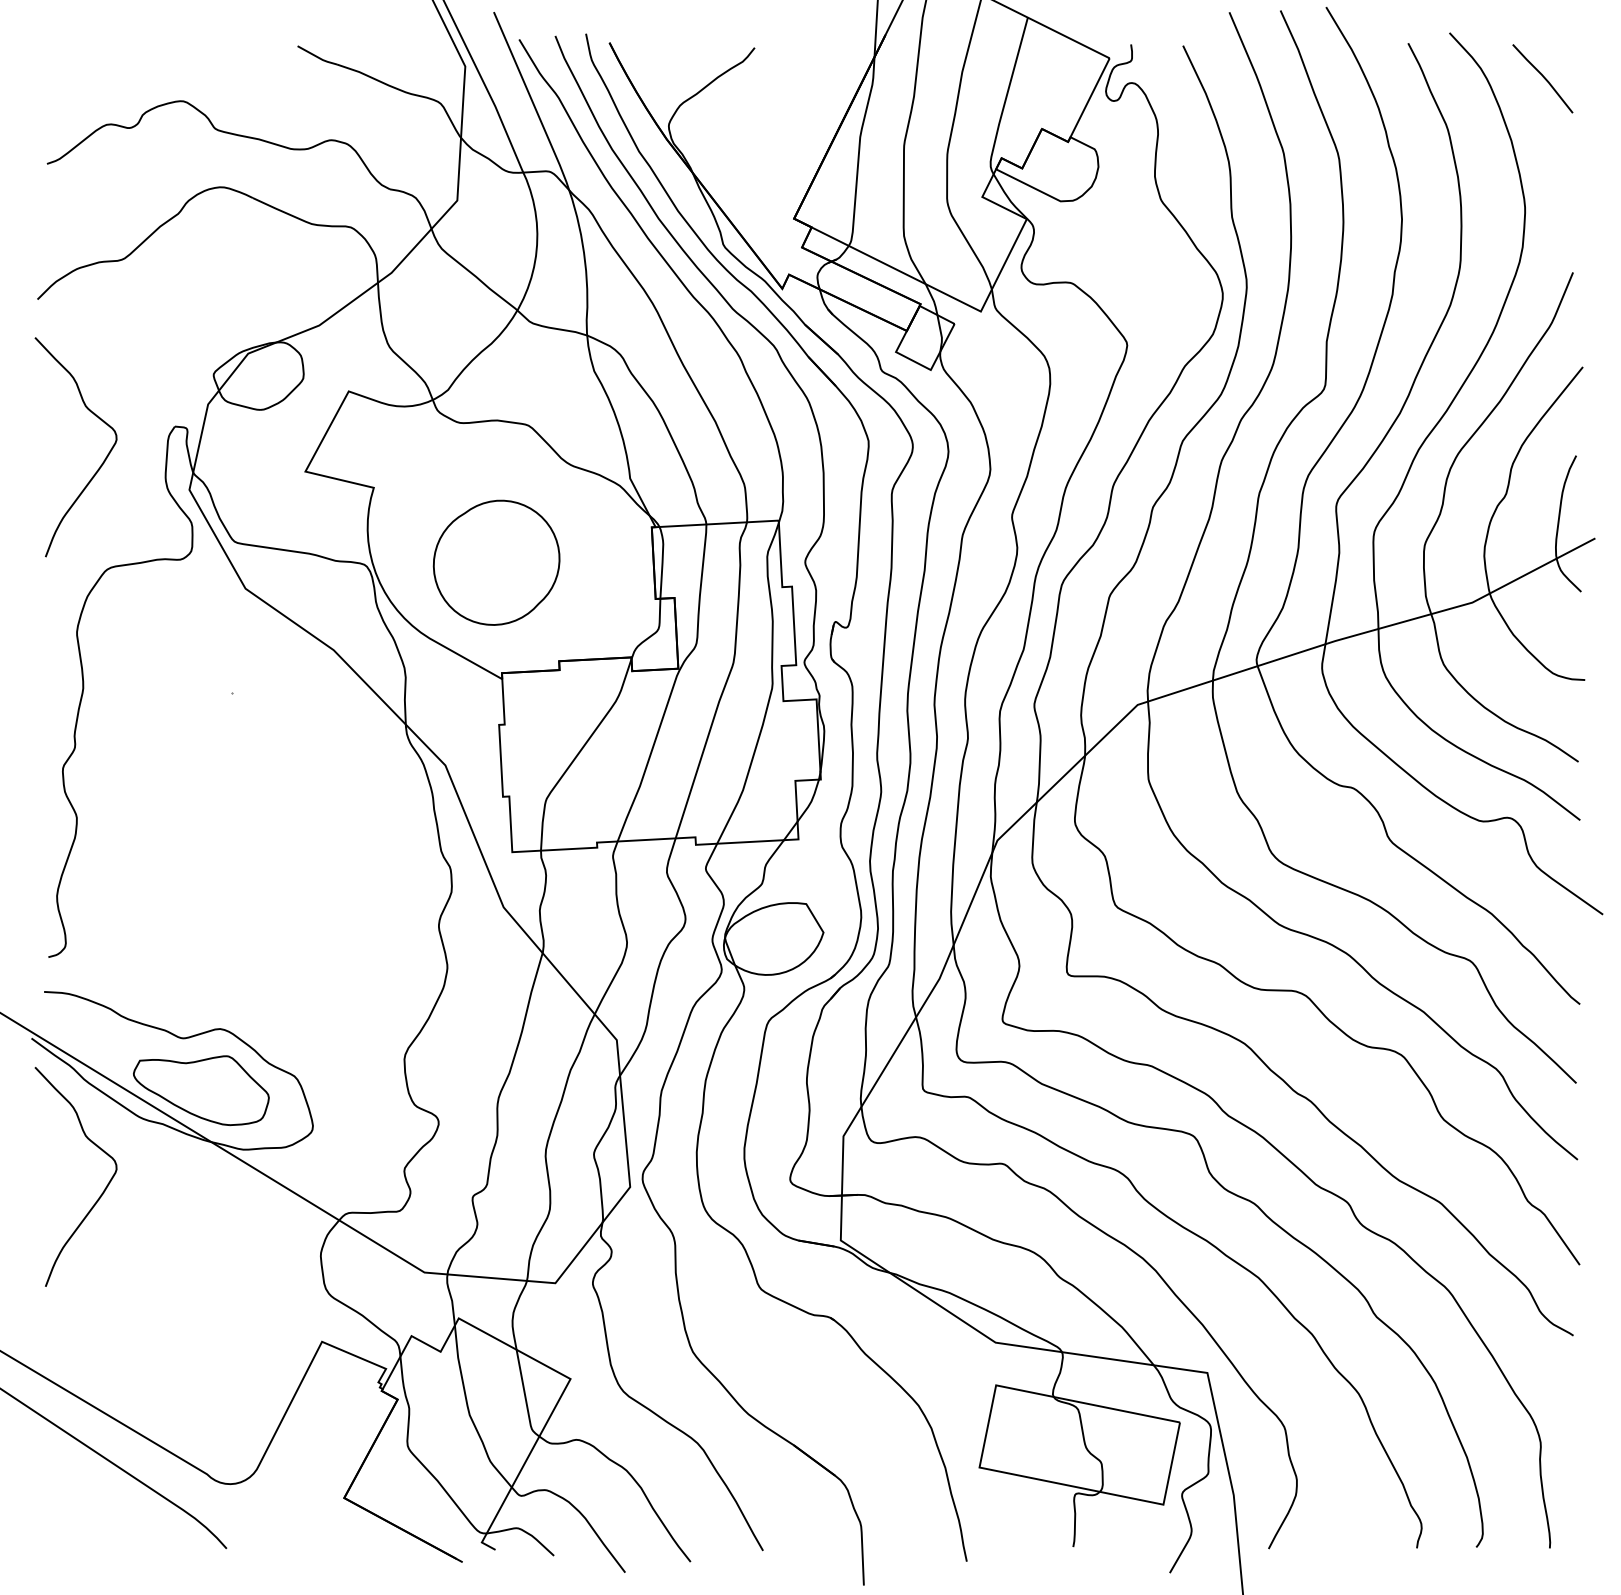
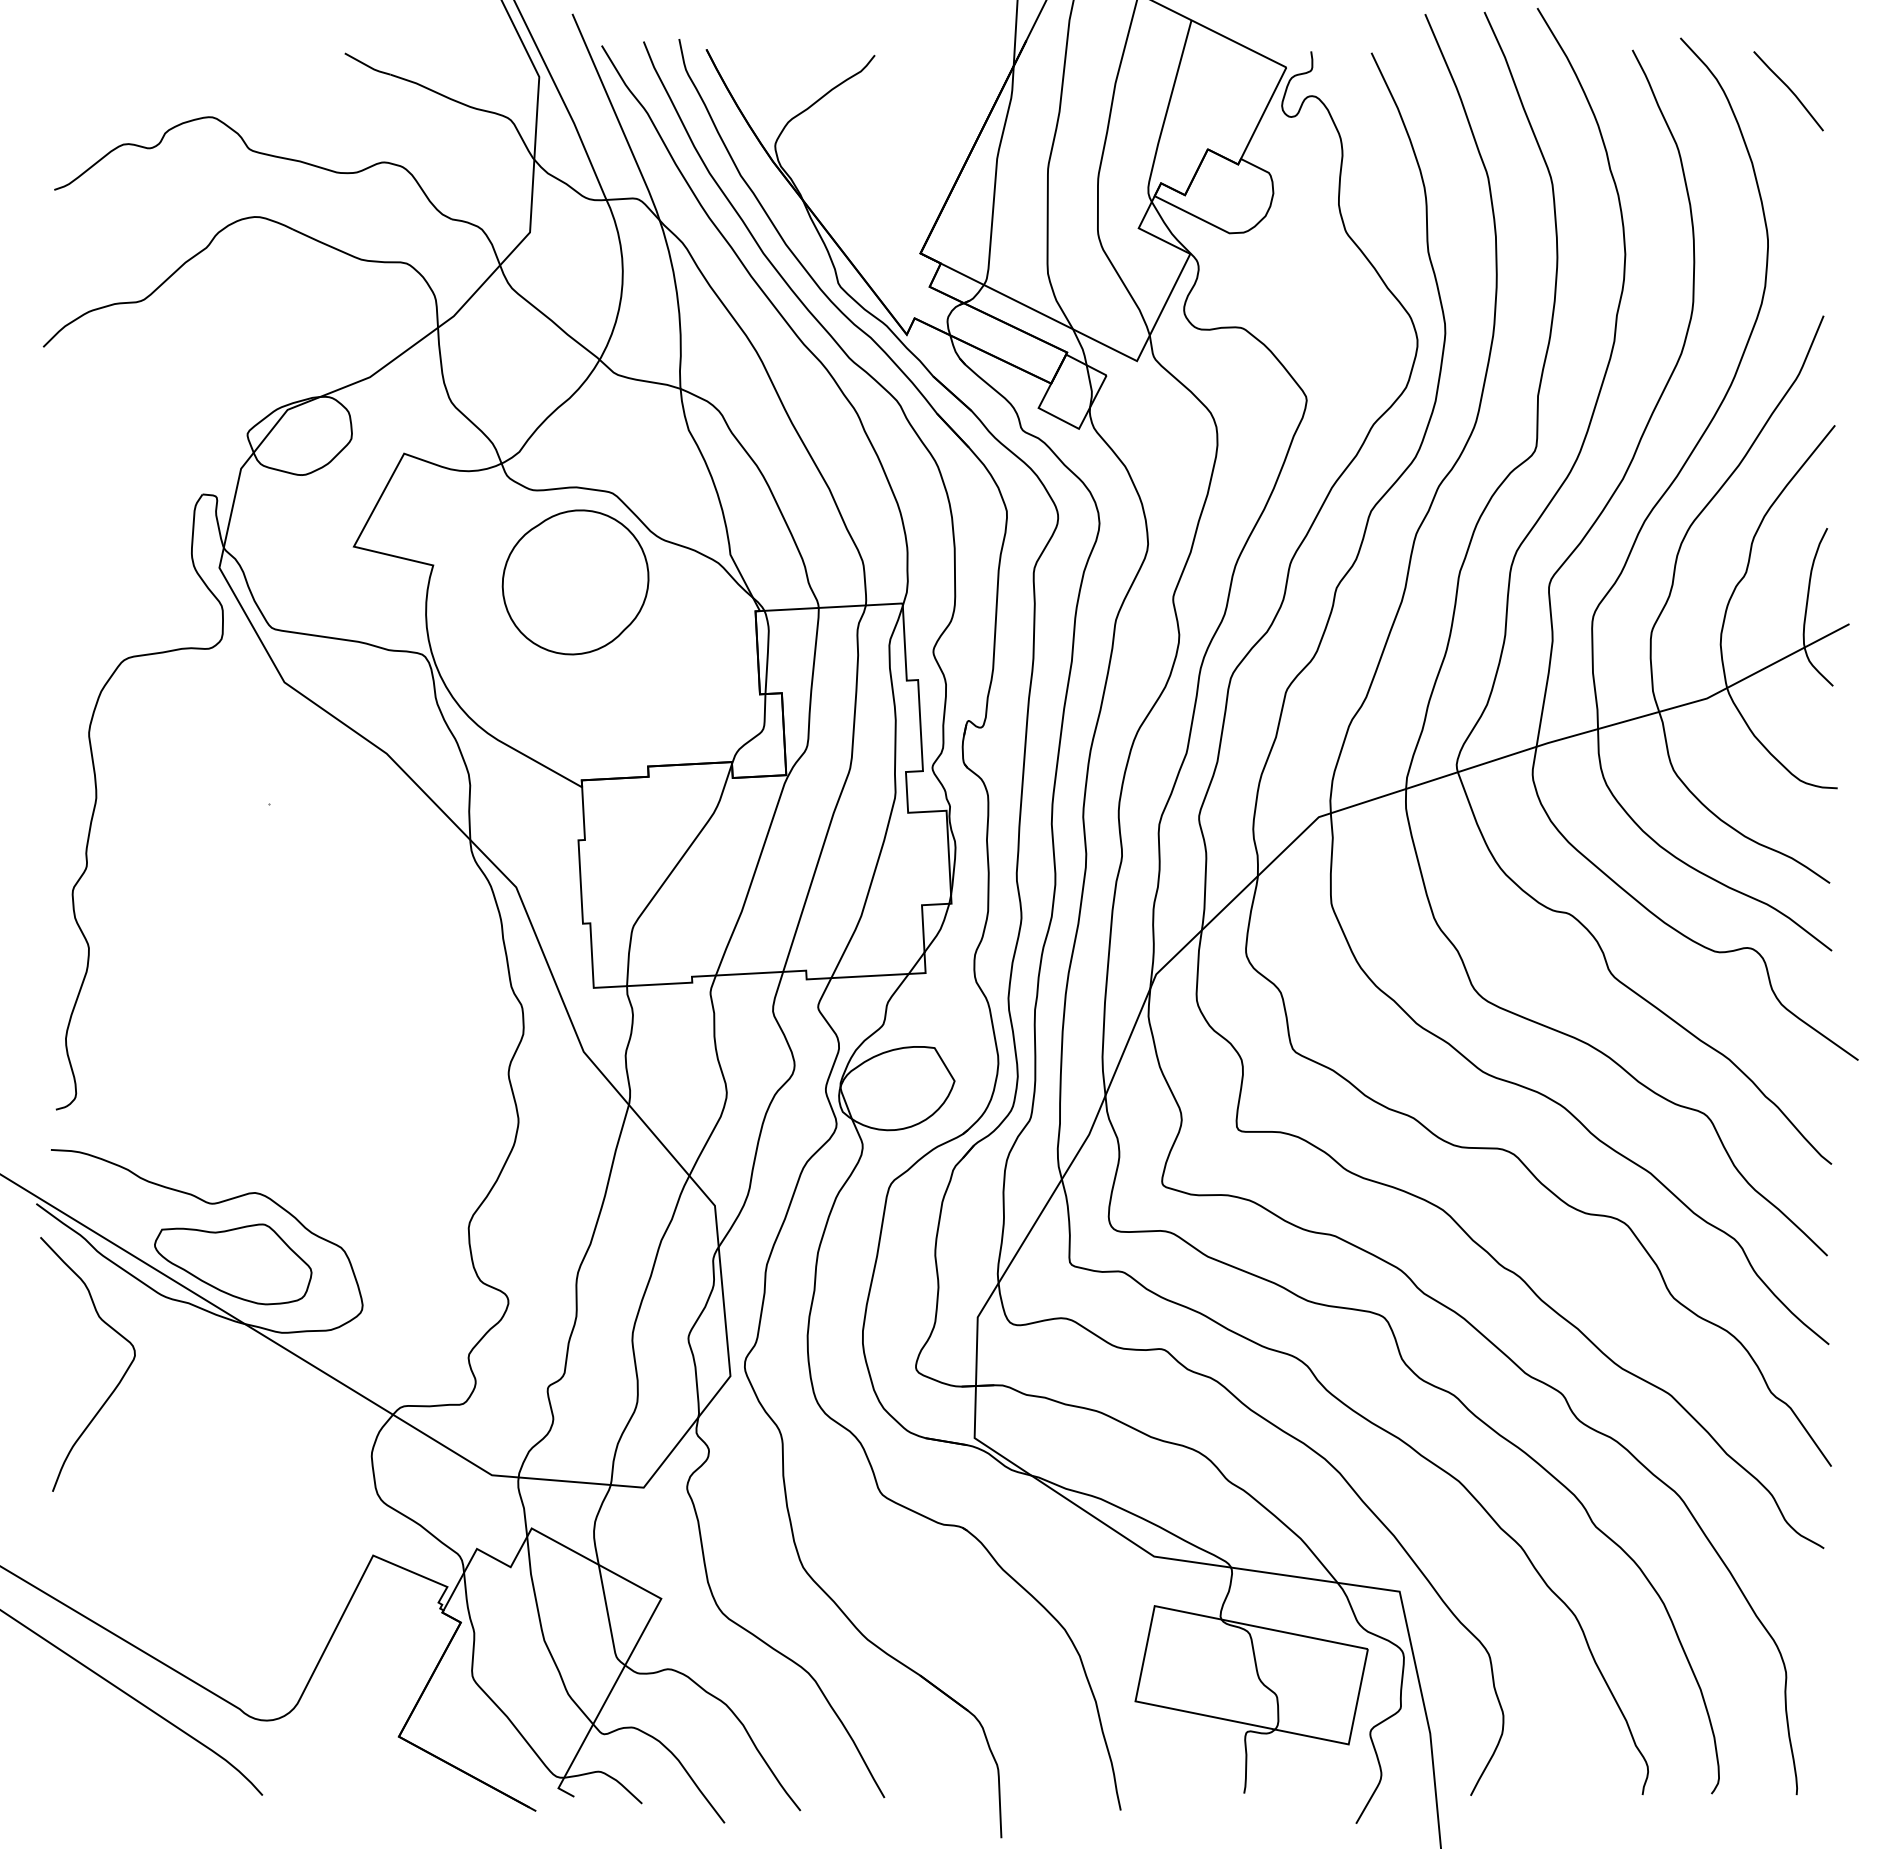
curve: (99, 466) -> (115, 540), removed
part: (496, 562) -> (575, 582), moved

